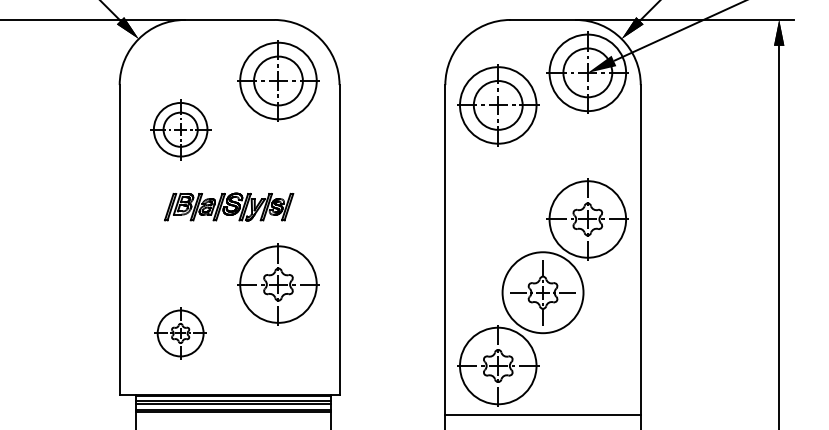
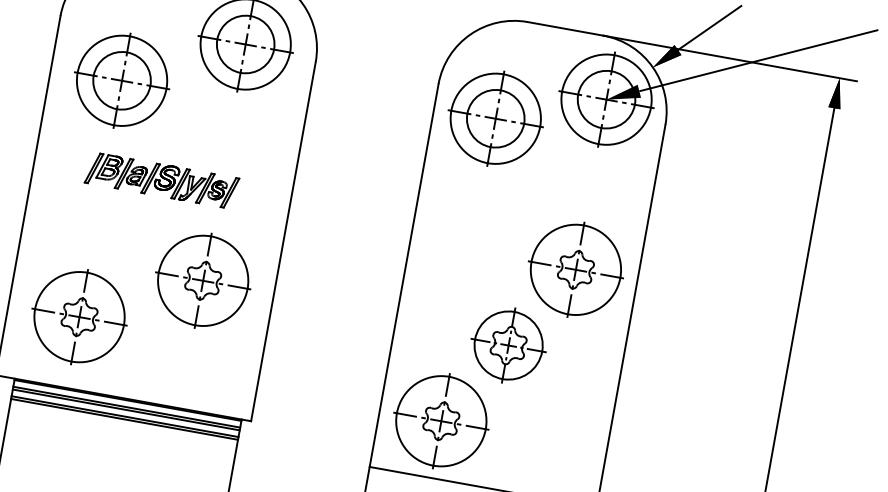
part: (180, 129) -> (121, 80), size x1.43
circle: (542, 292) -> (508, 345), size x0.71
part: (180, 333) -> (79, 317), size x1.67

